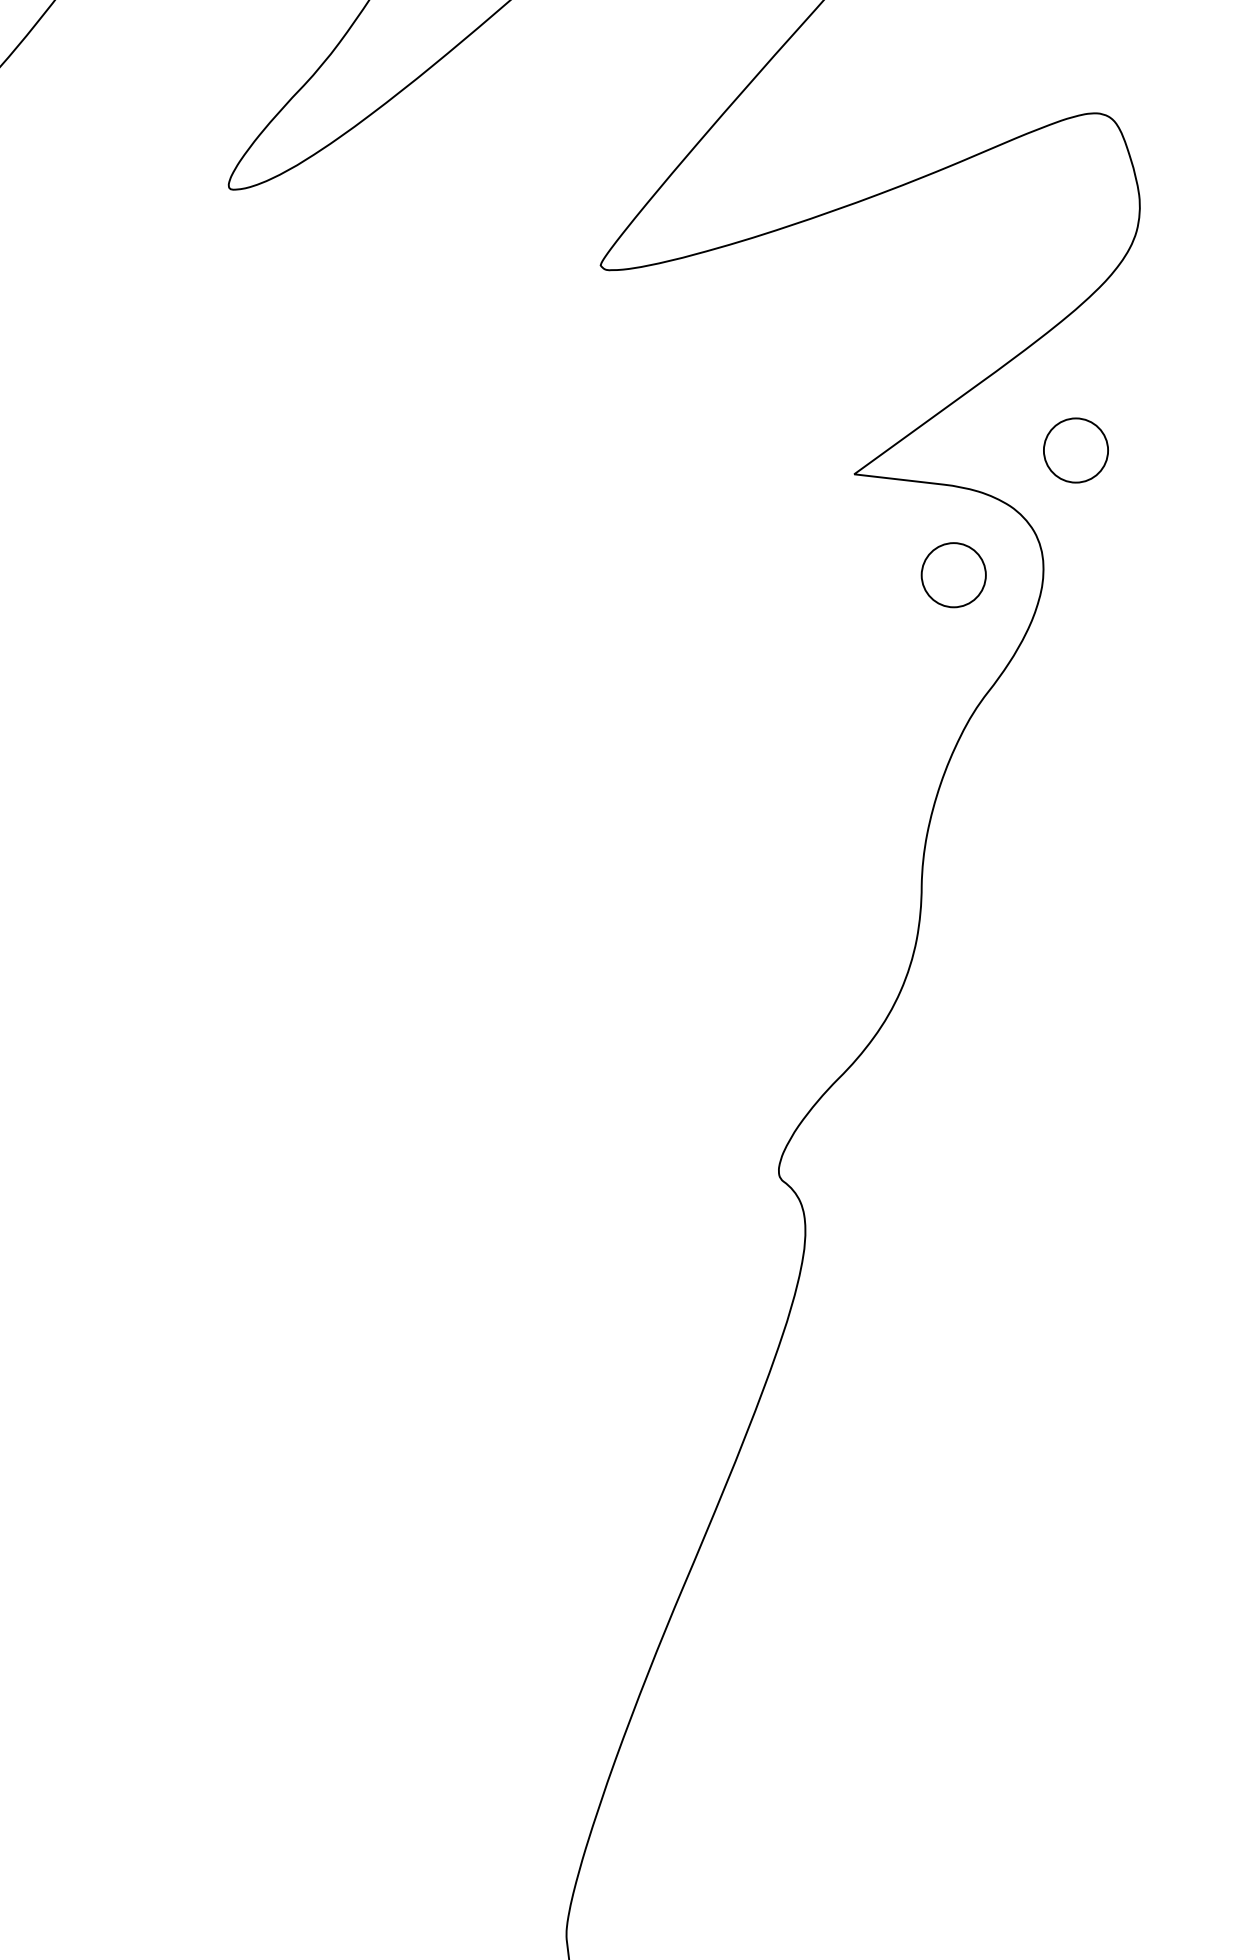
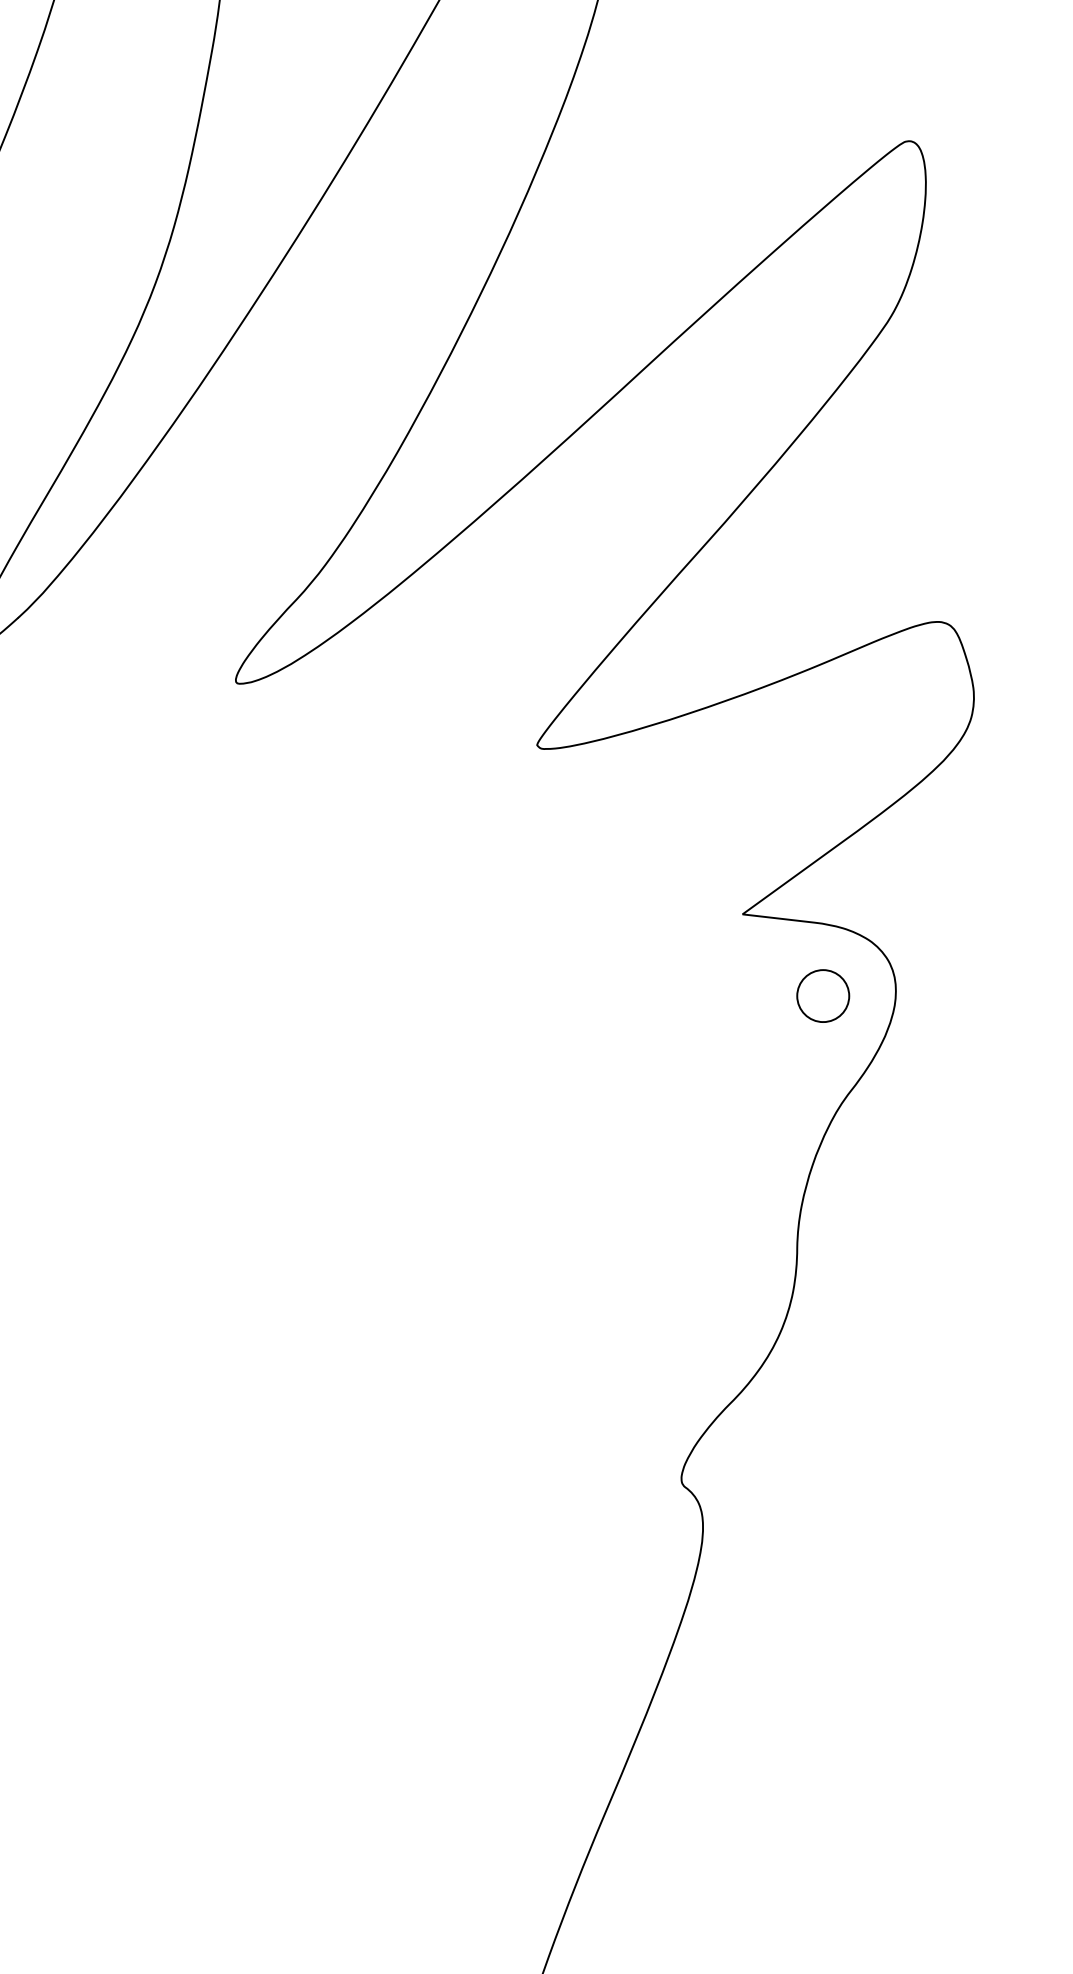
part: (1076, 449) -> (922, 894), removed

